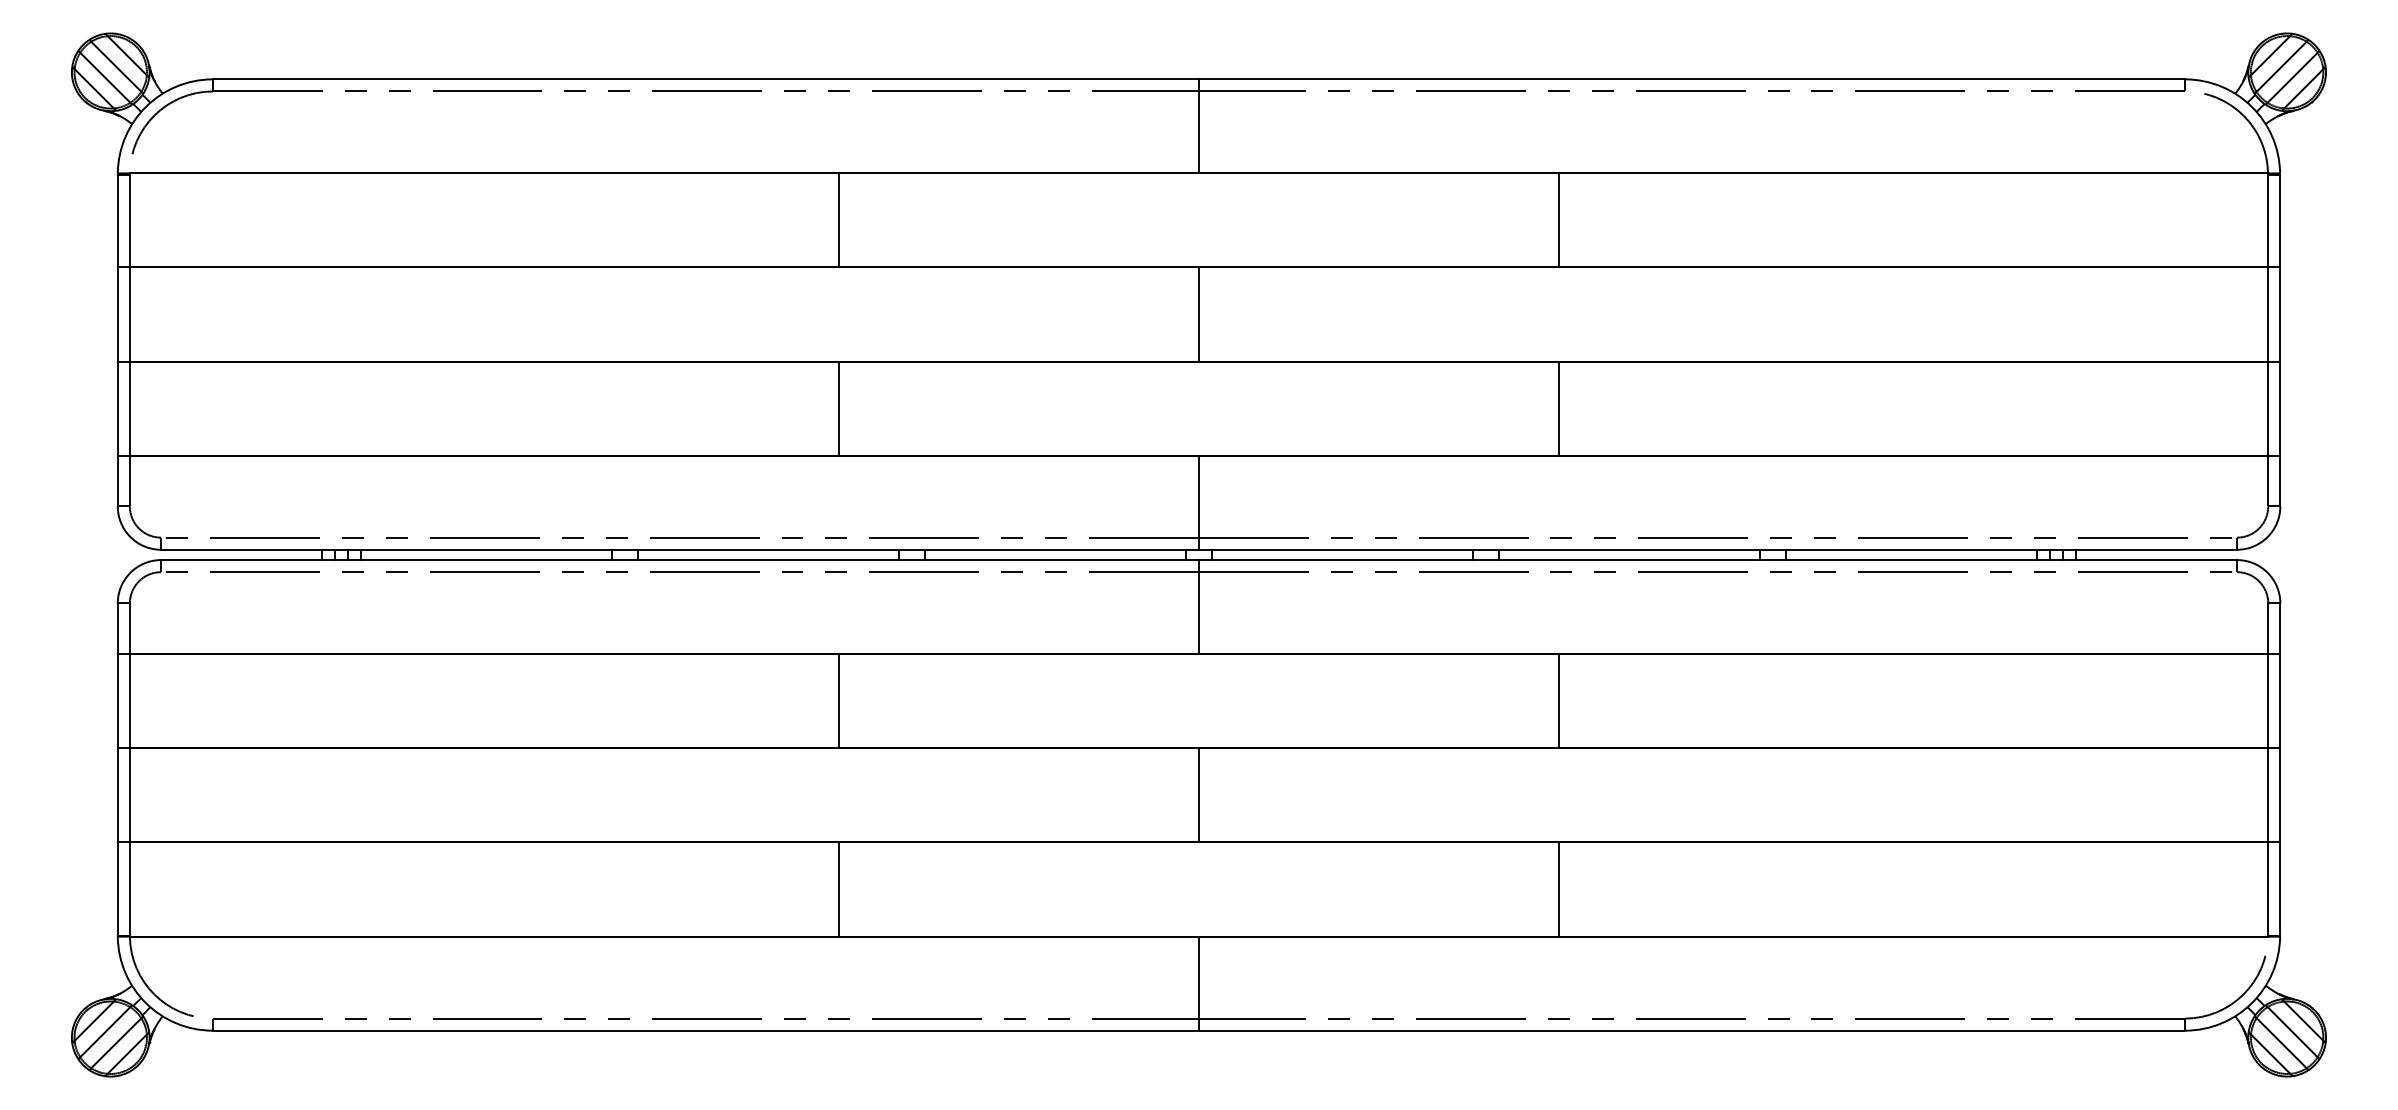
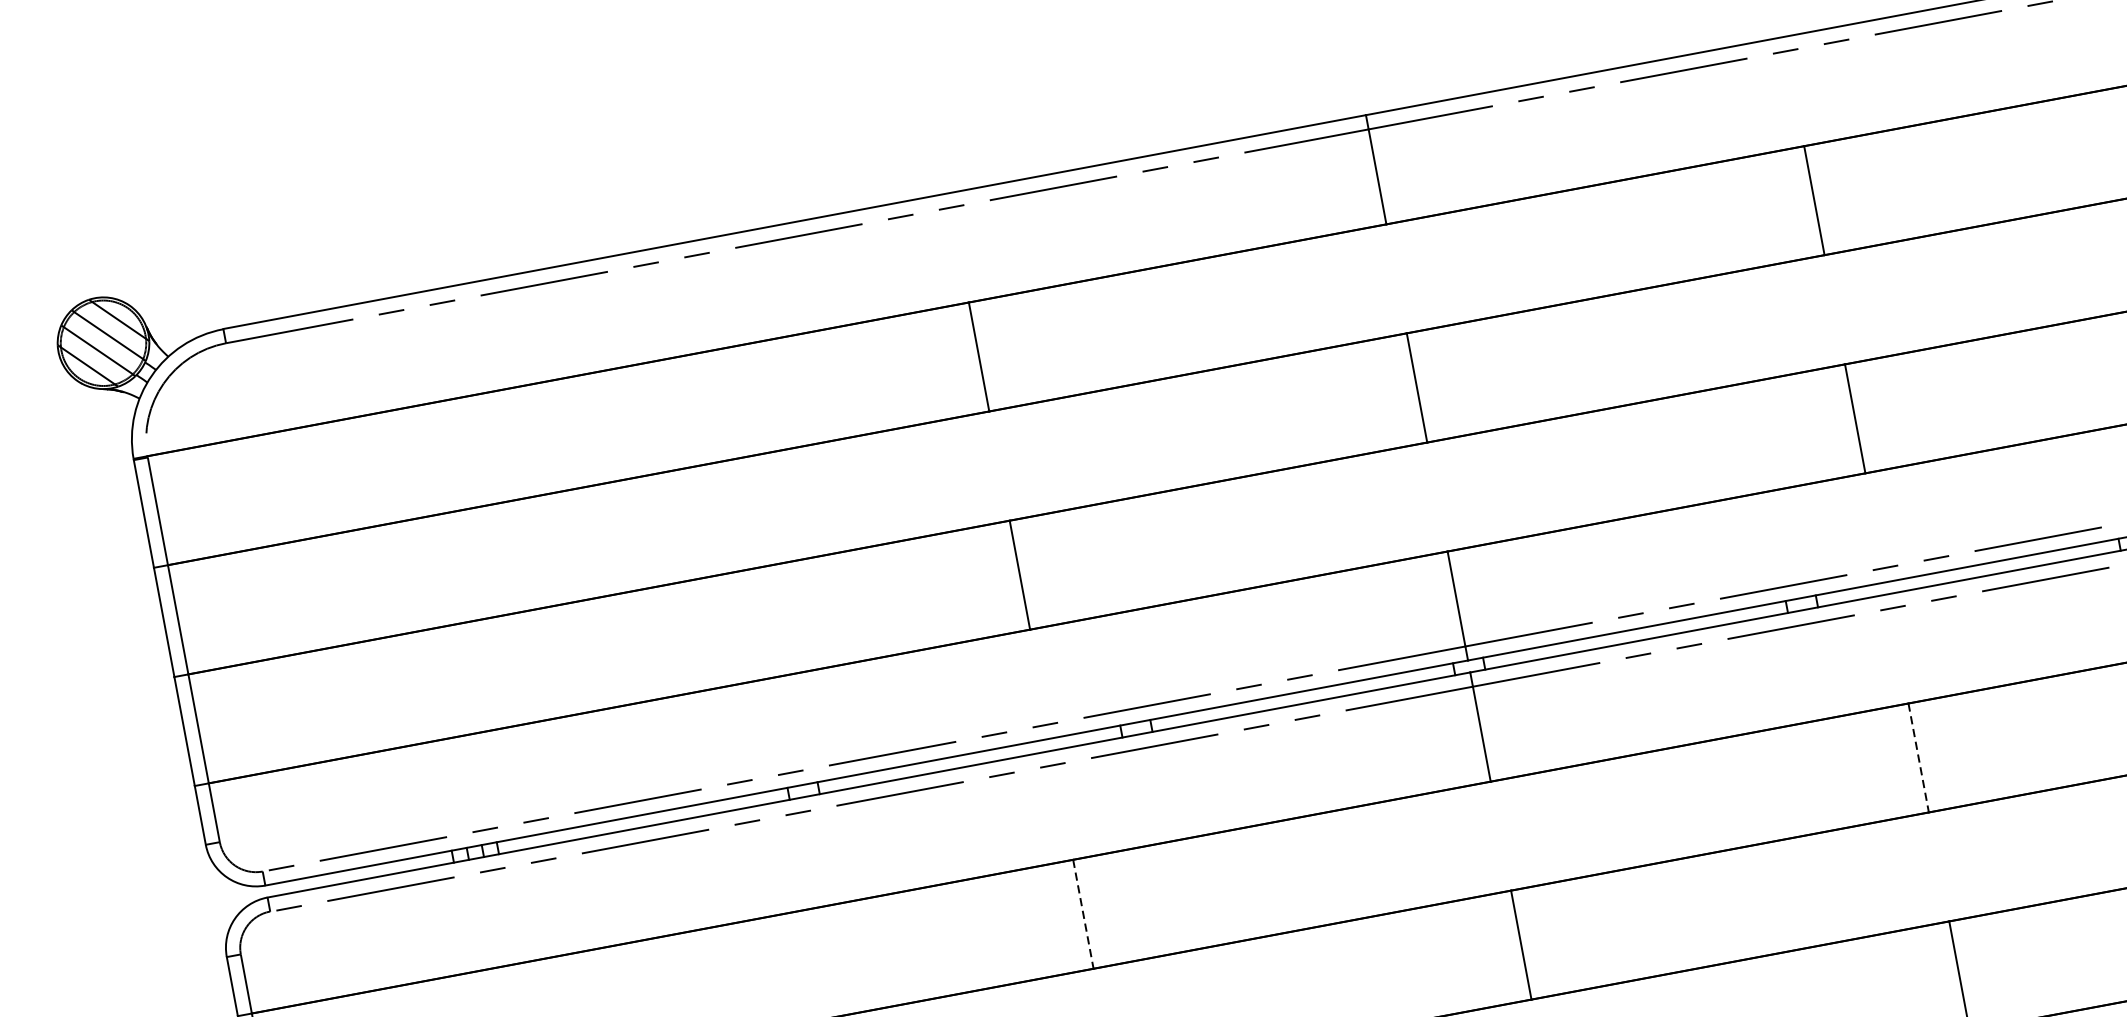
line: (838, 701) -> (1083, 914), solid -> dashed
line: (1559, 701) -> (1918, 758), solid -> dashed

